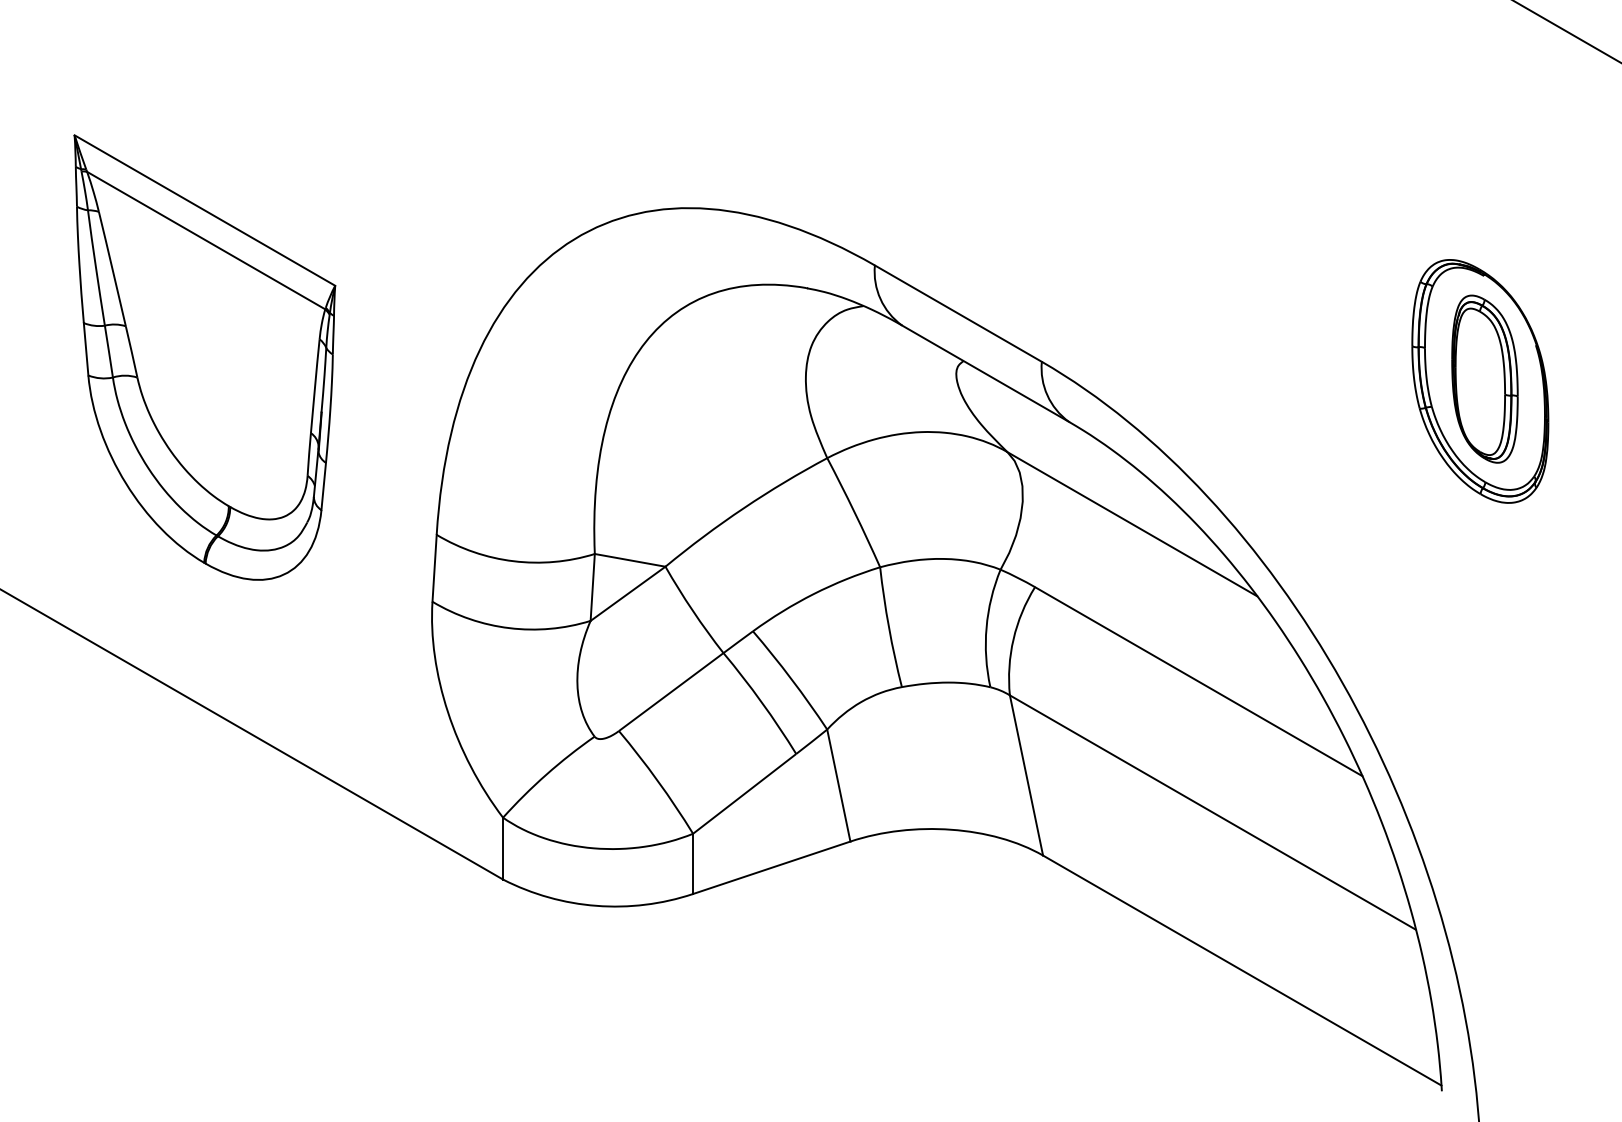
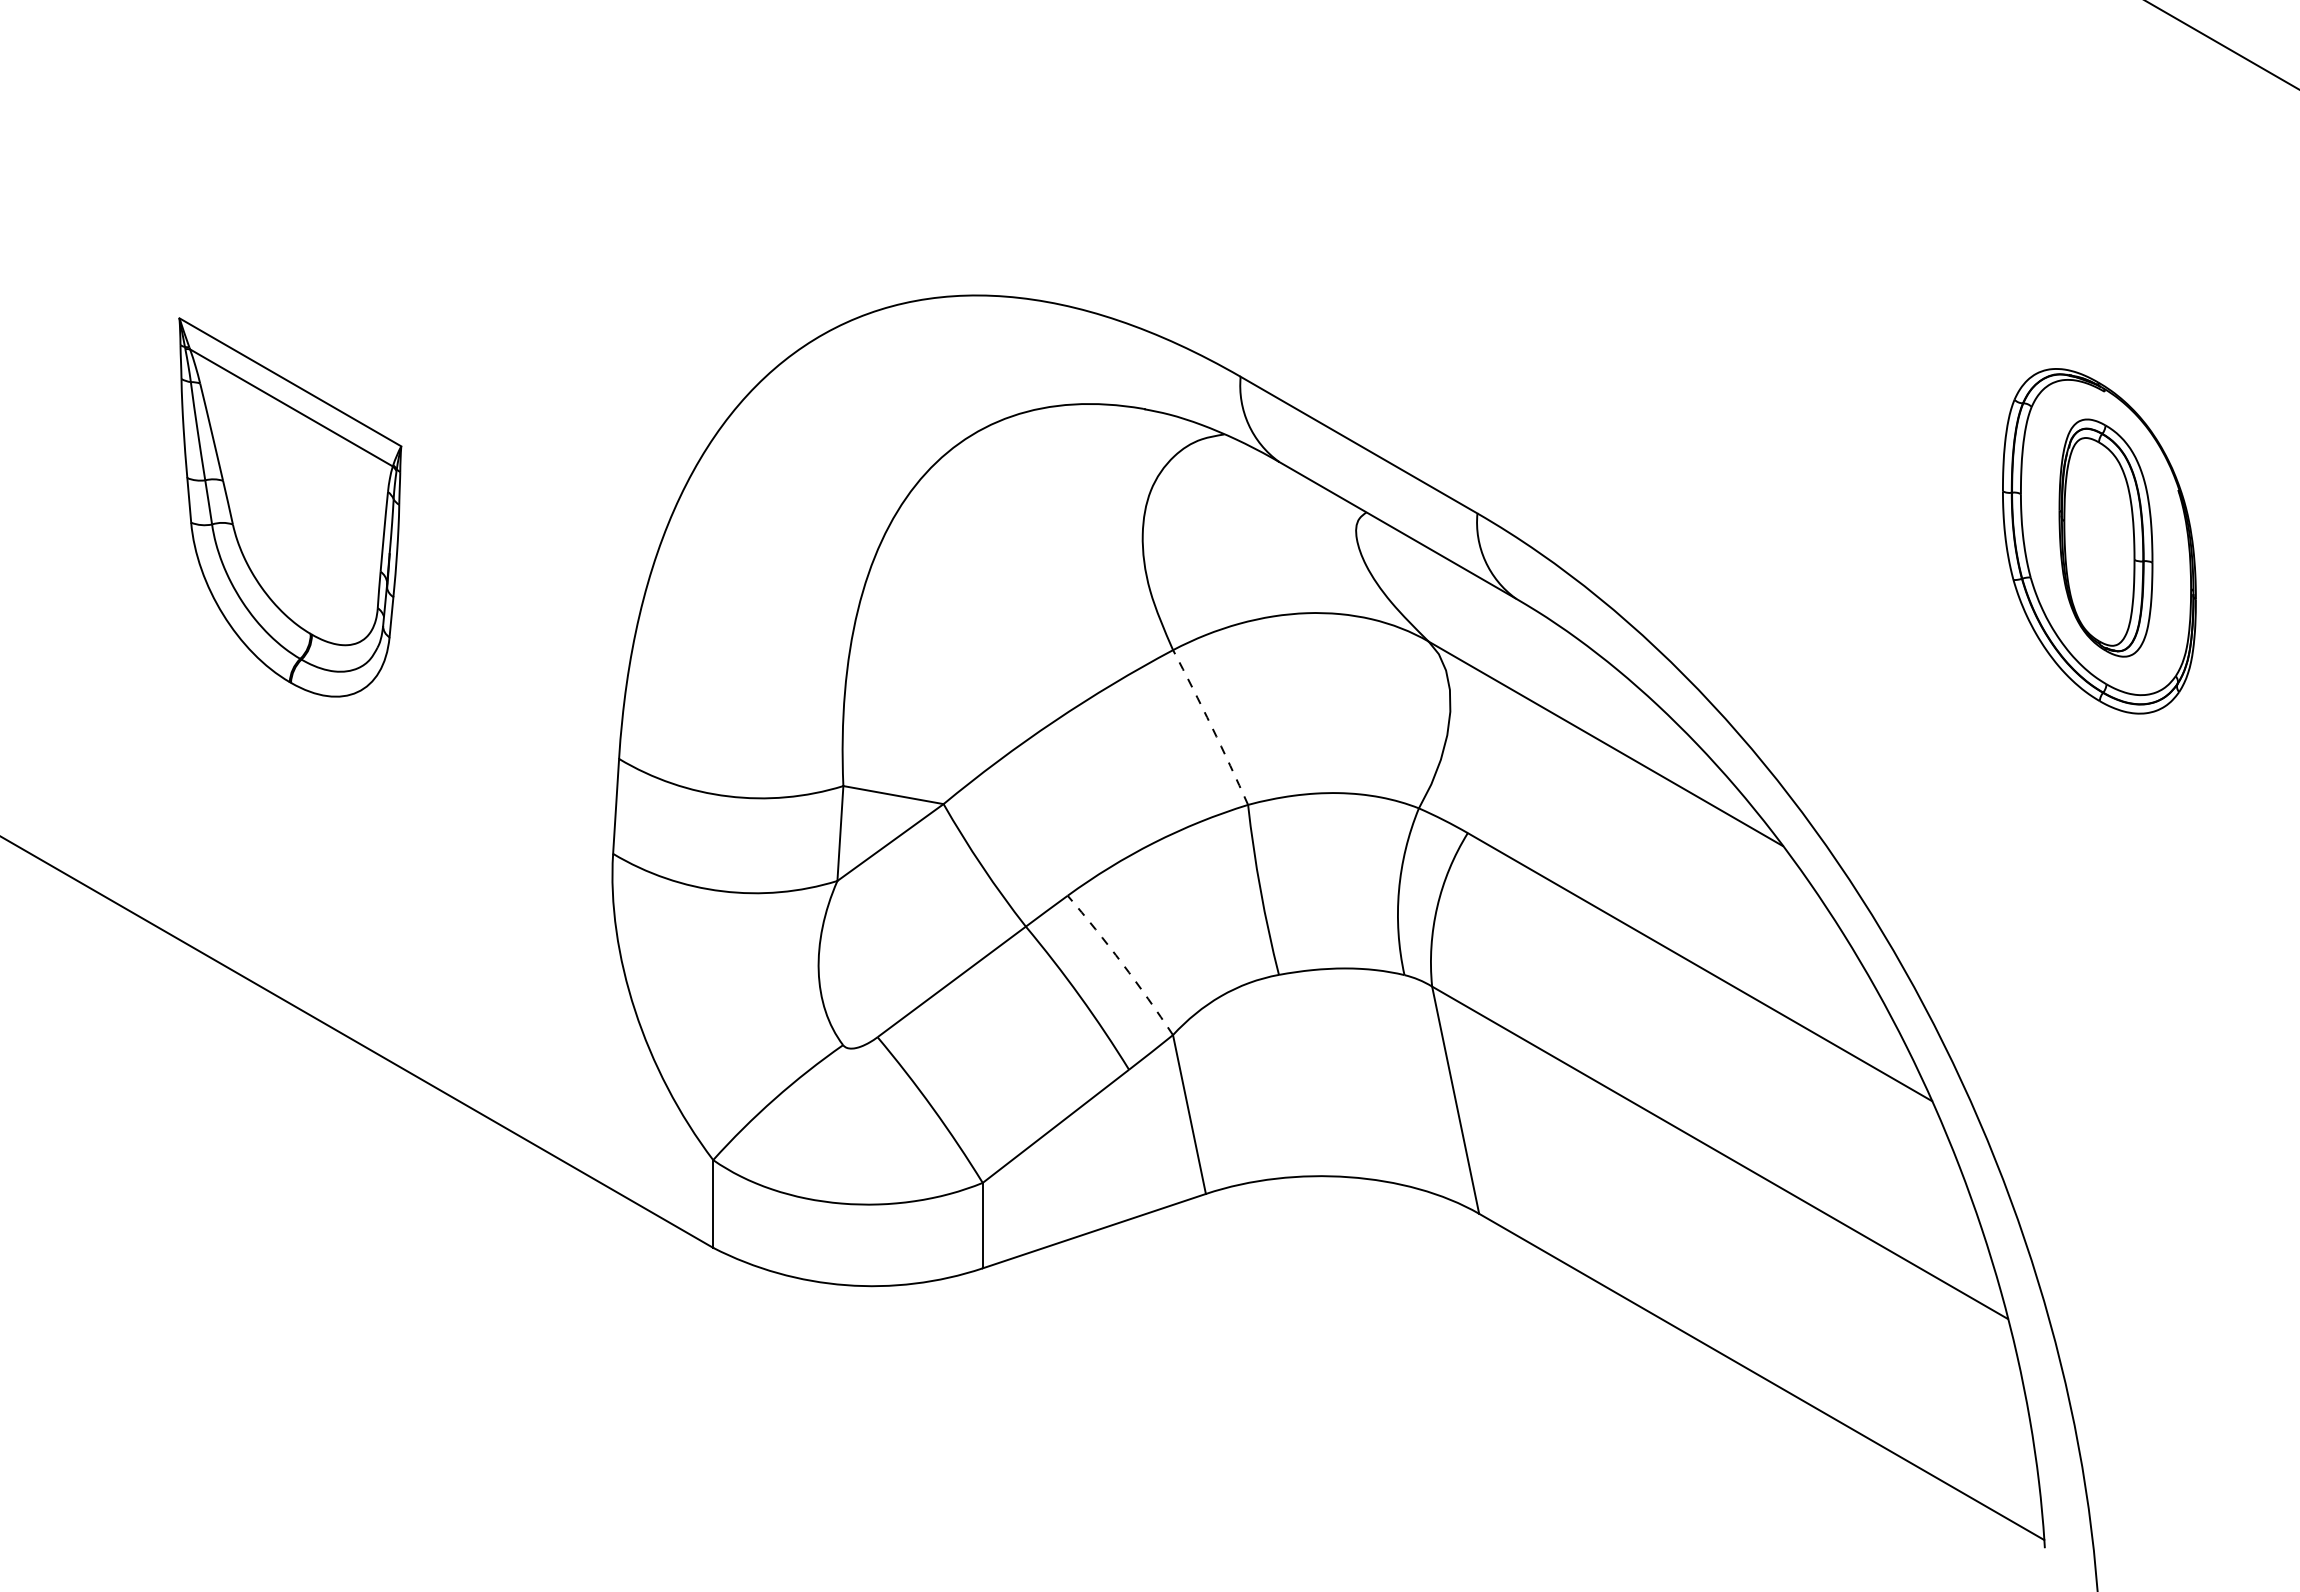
part: (205, 357) -> (290, 507), size x0.6
arc: (854, 512) -> (1211, 726), solid -> dashed
arc: (791, 679) -> (1122, 963), solid -> dashed

